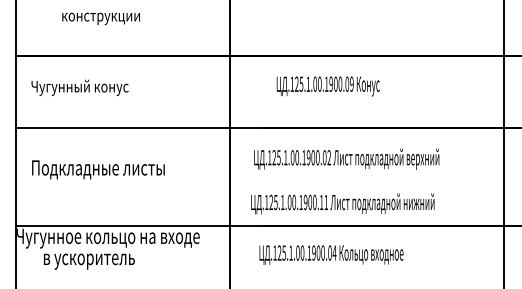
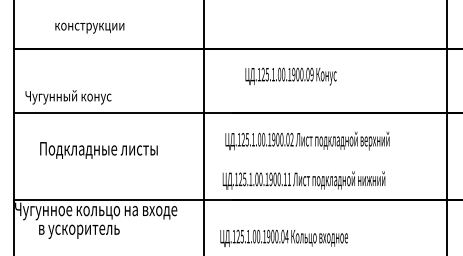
text: (100, 18) -> (89, 27), moved
text: (79, 87) -> (67, 96), moved
text: (98, 169) -> (99, 150), moved
text: (331, 254) -> (284, 237), moved

